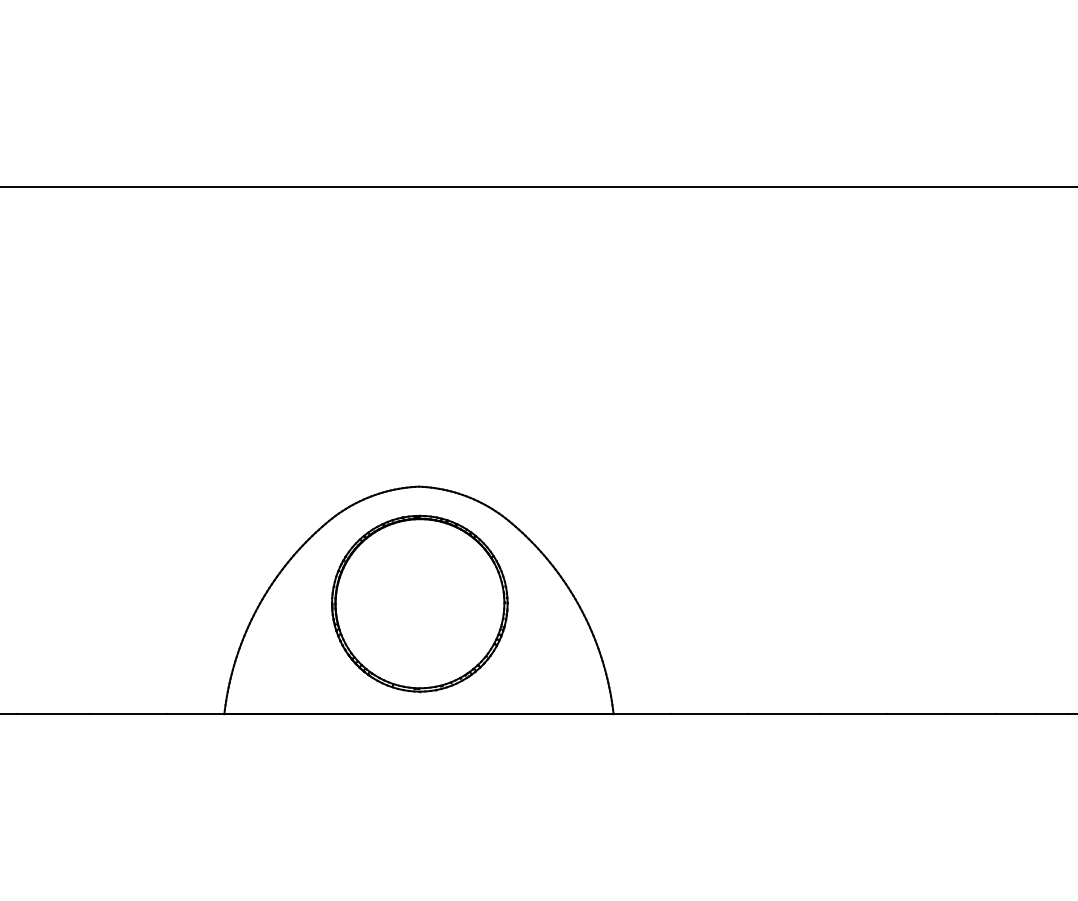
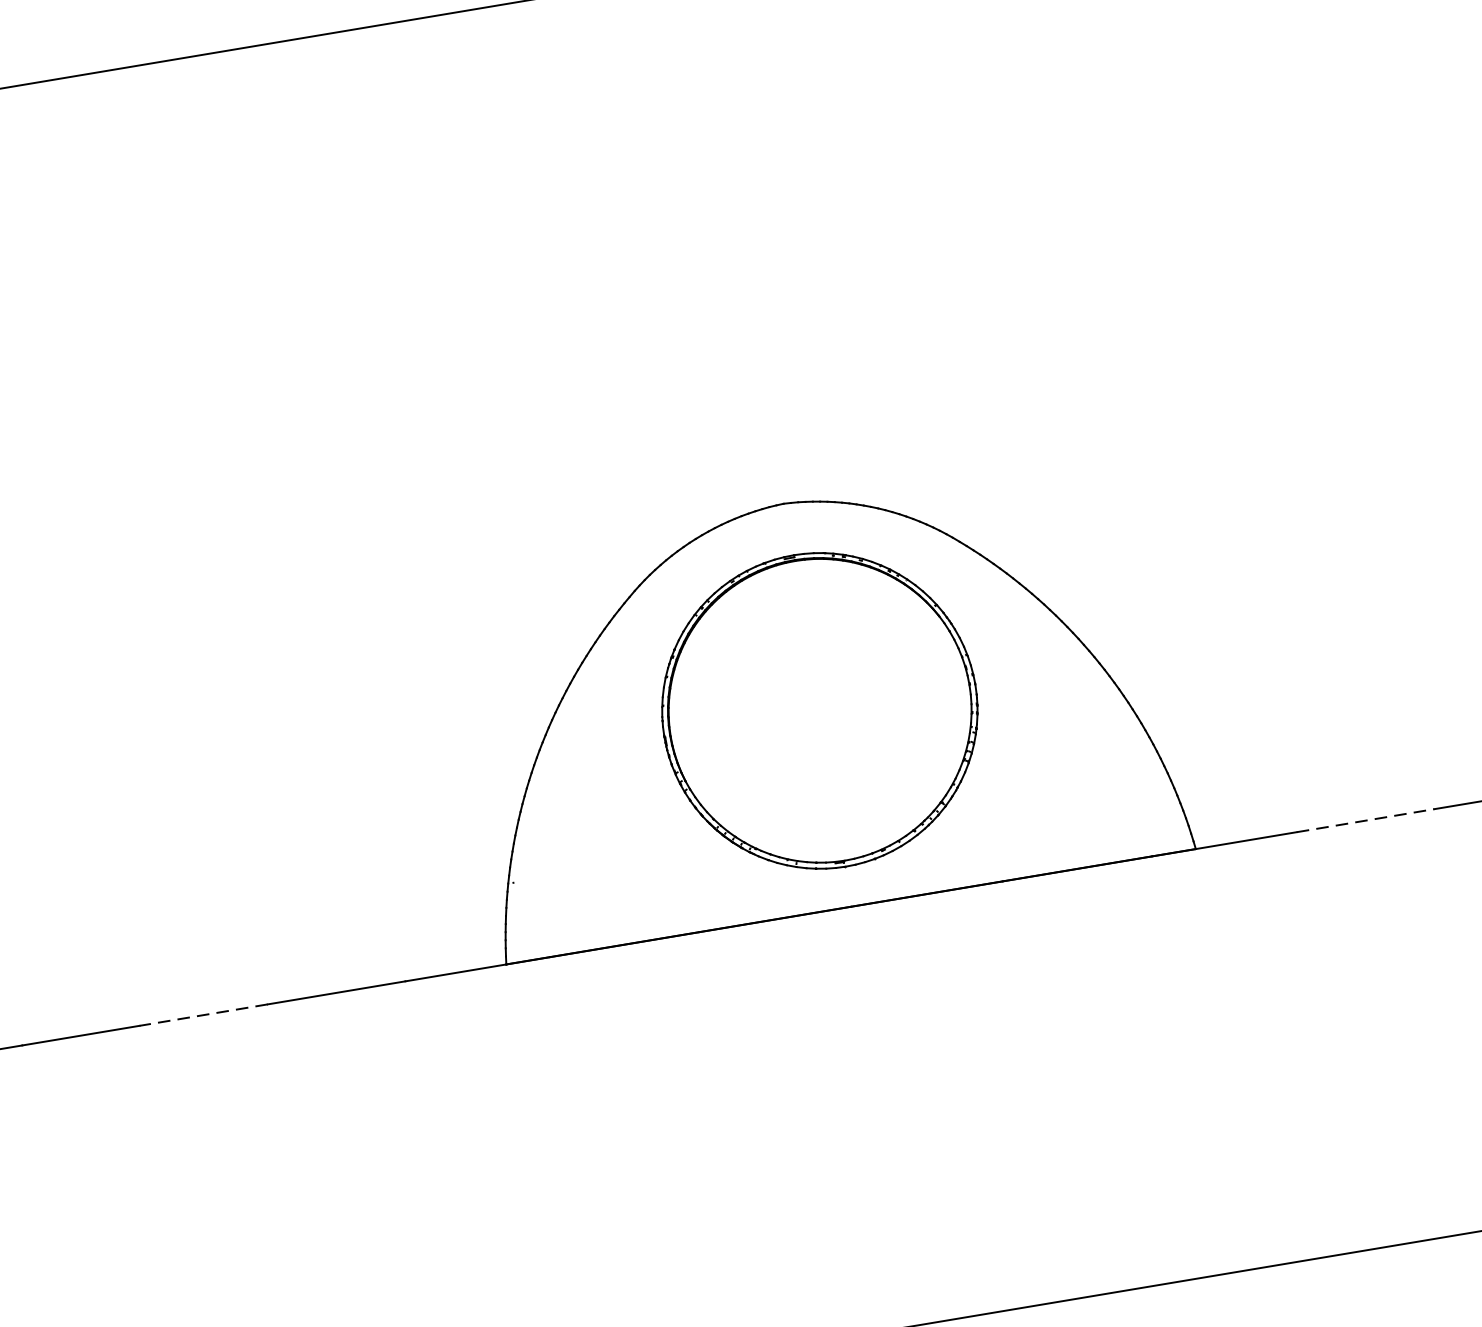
line: (52, 714) -> (202, 1015), solid -> dashed
line: (709, 714) -> (1365, 821), solid -> dashed

